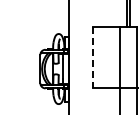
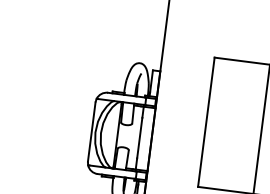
line: (93, 57) -> (206, 121), dashed -> solid

